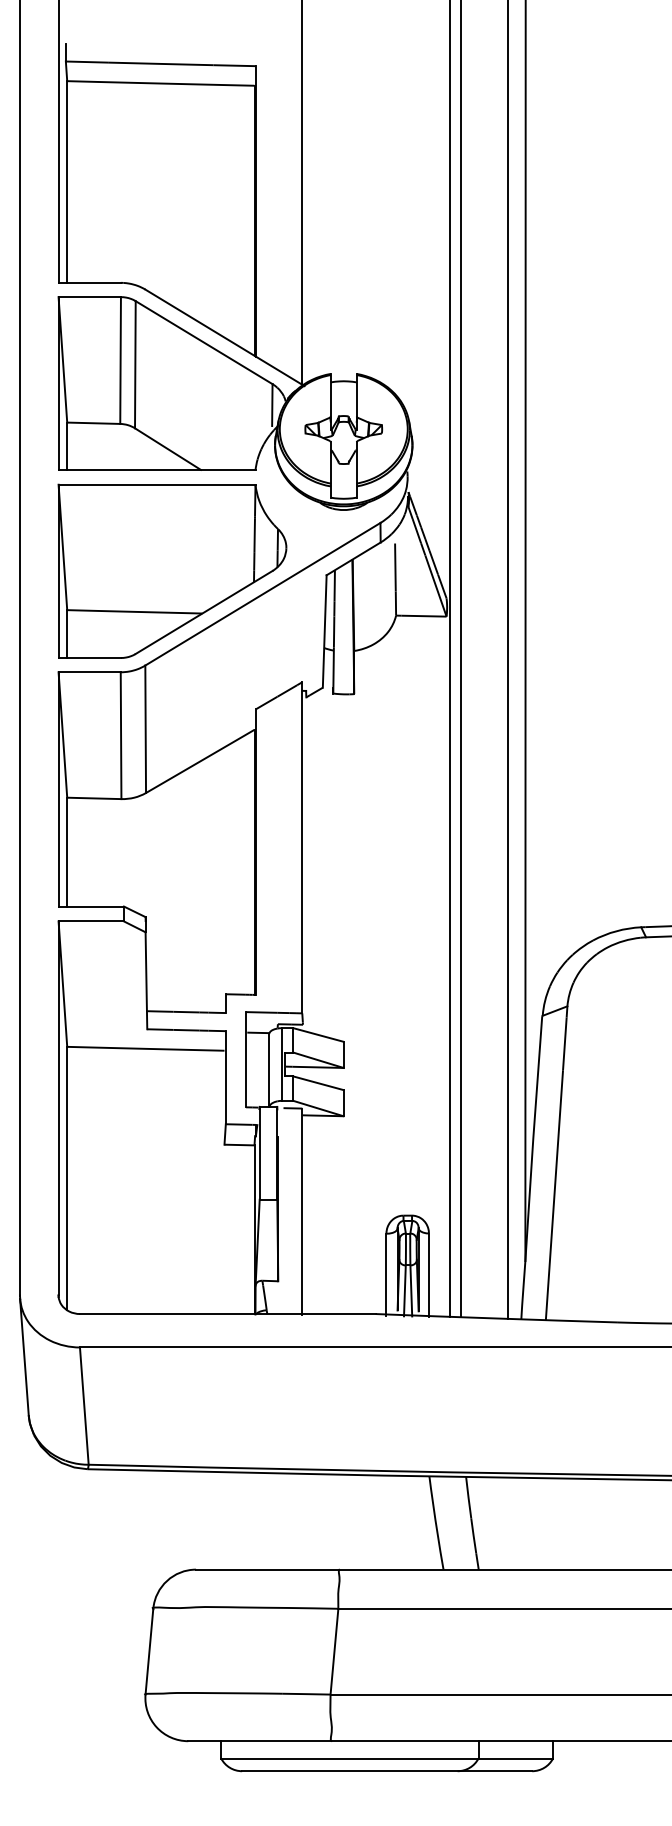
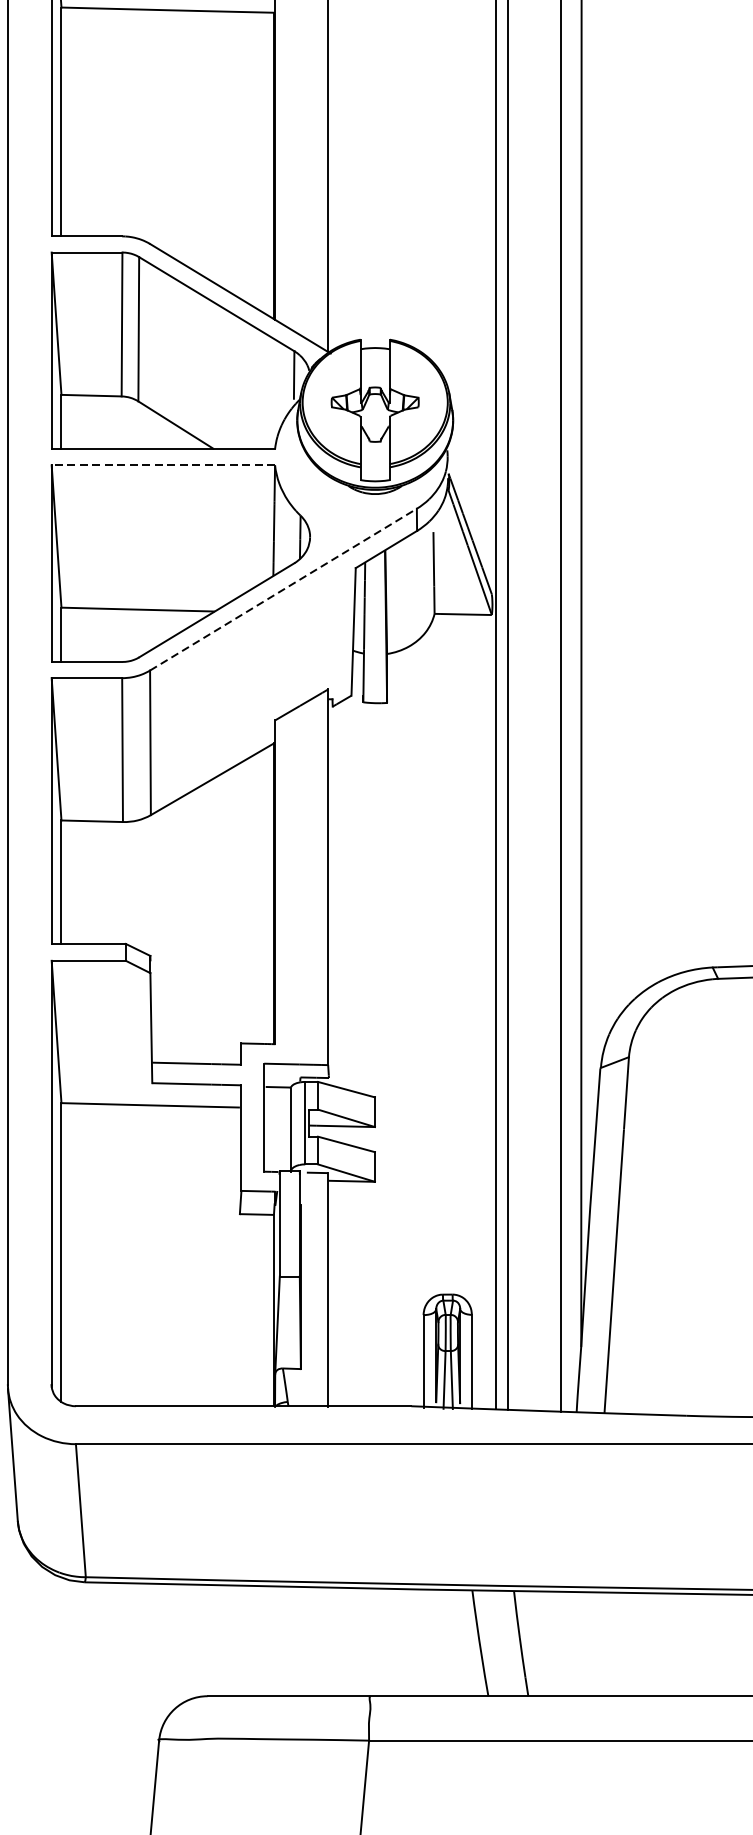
line: (156, 484) -> (162, 465), solid -> dashed
line: (263, 594) -> (284, 589), solid -> dashed

